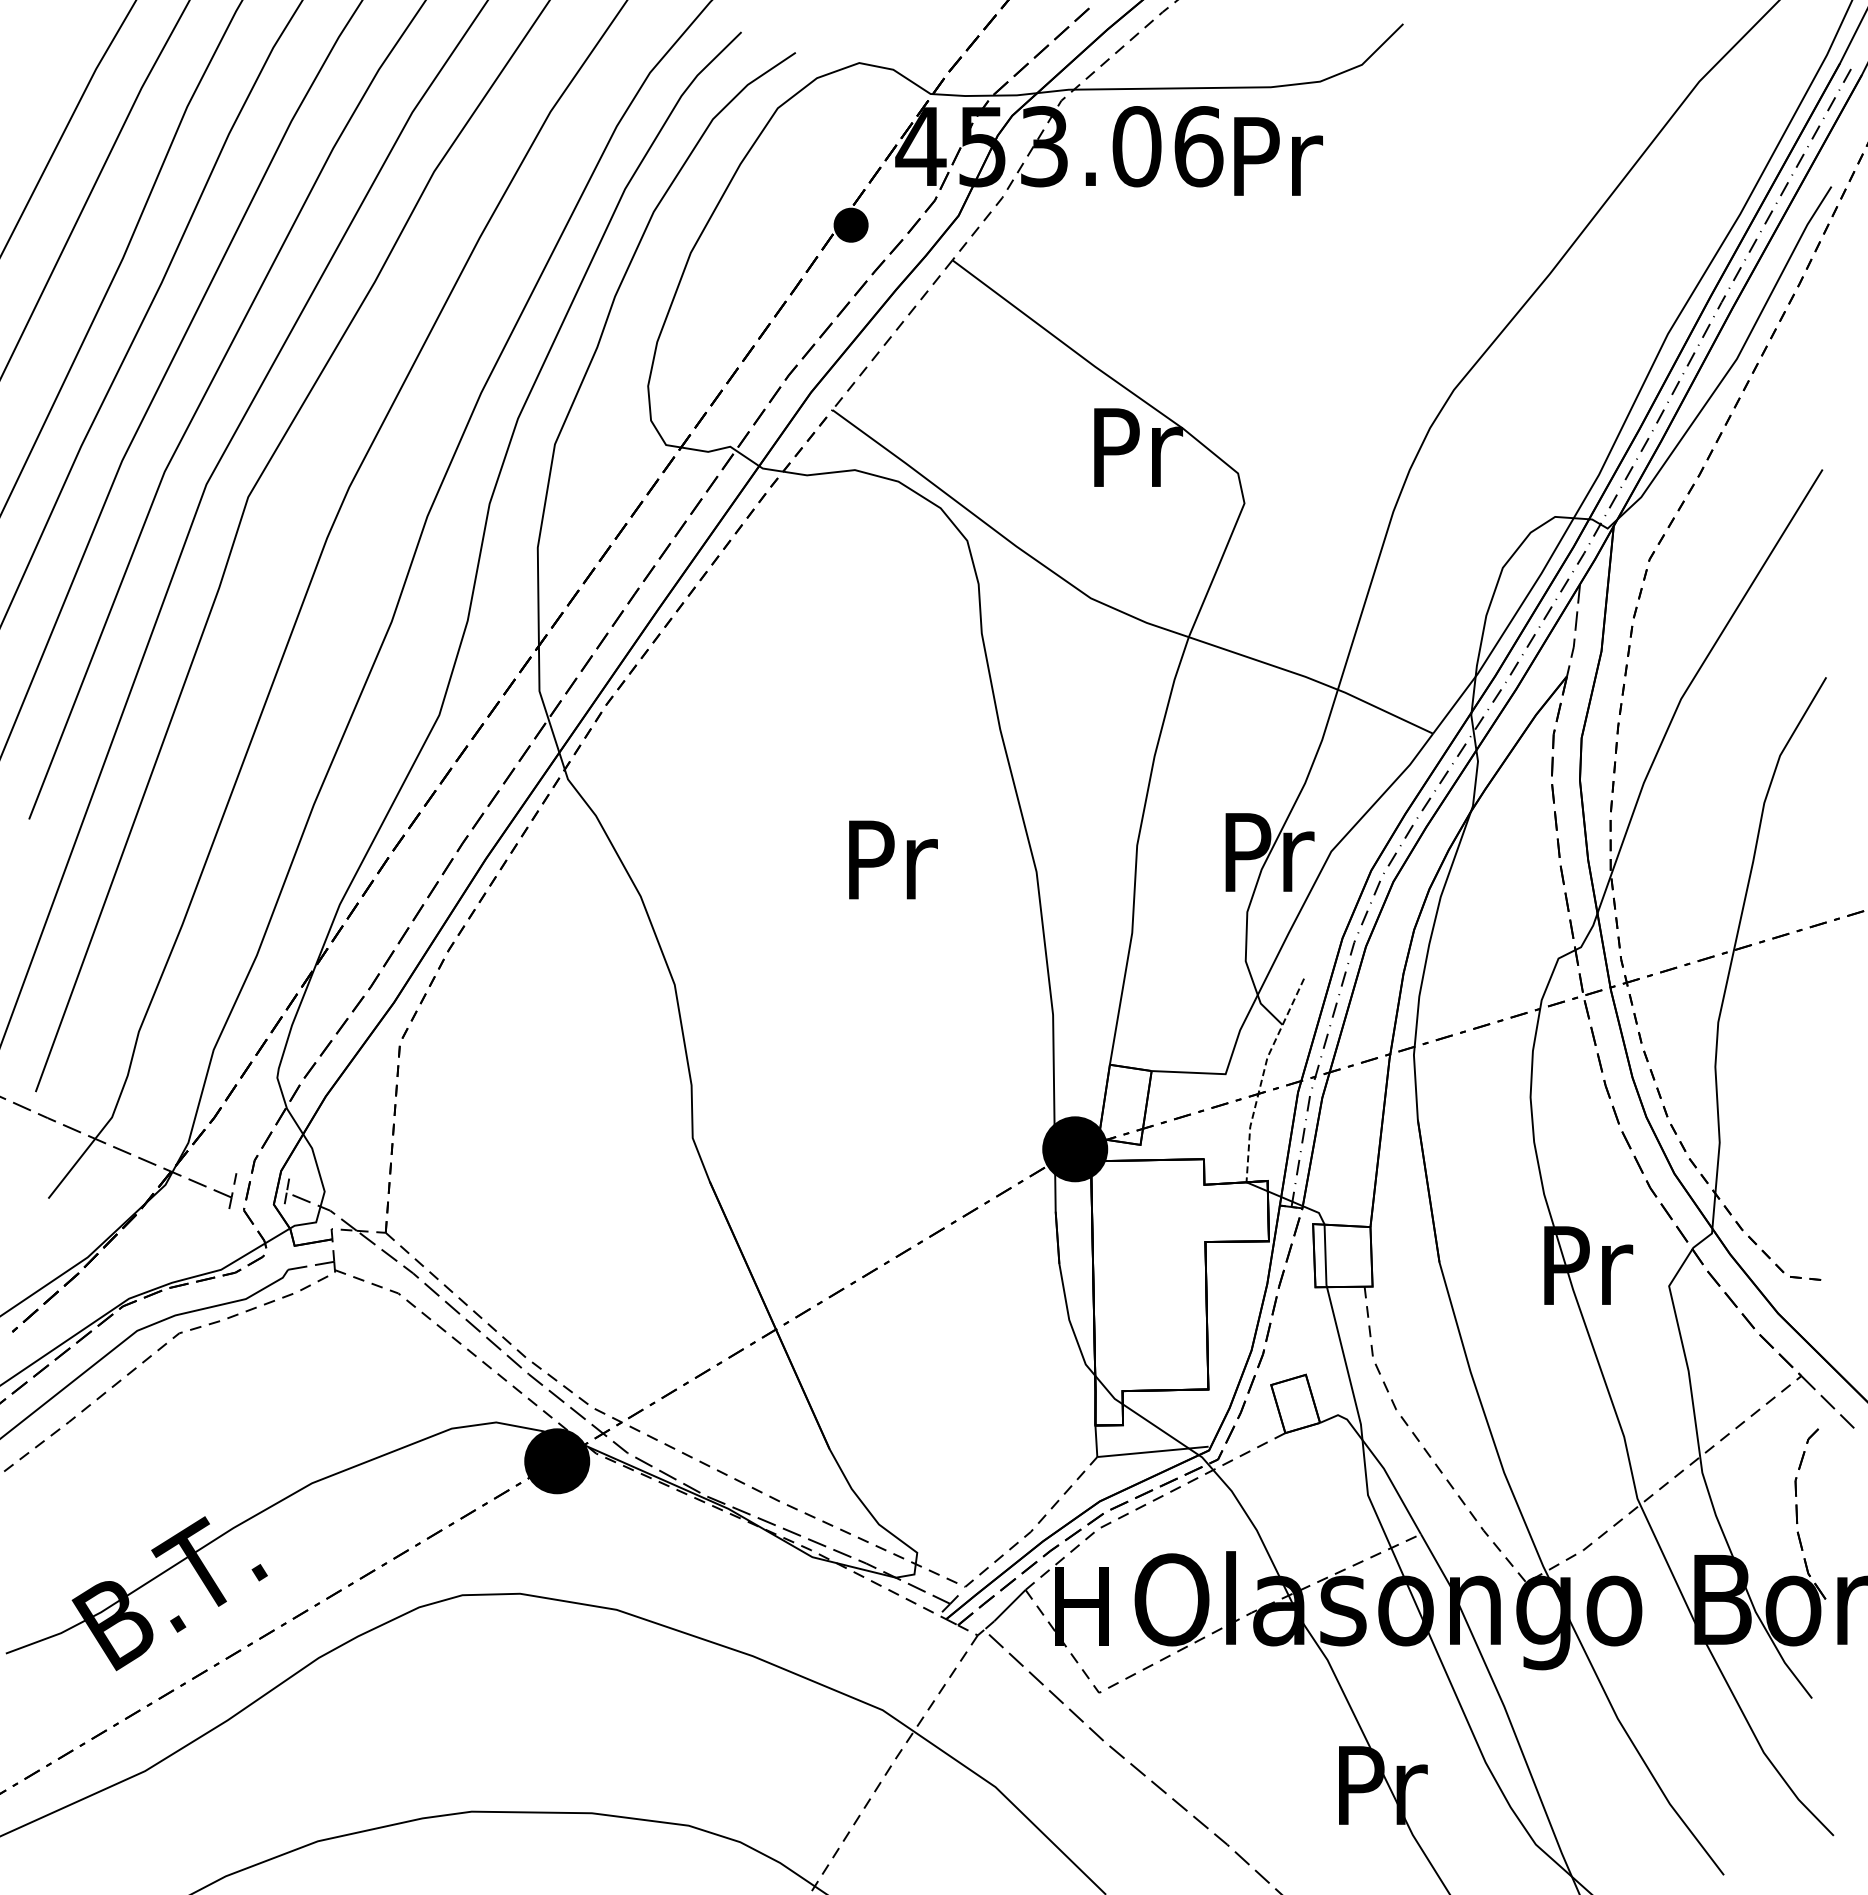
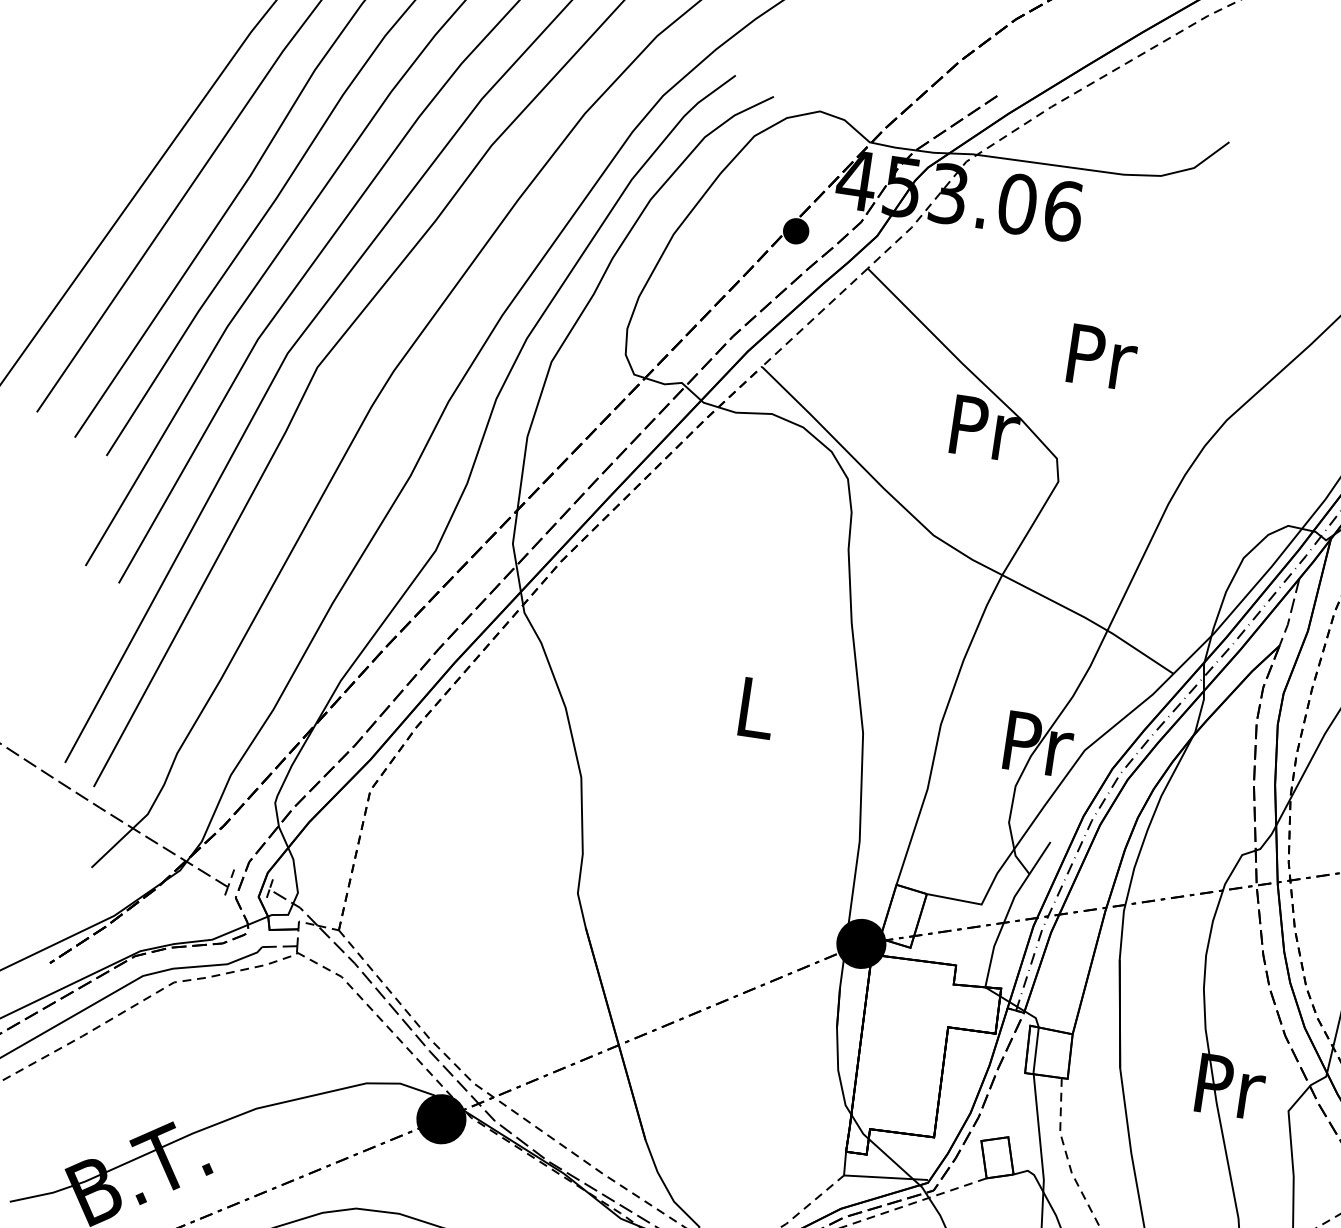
text: (1278, 156) -> (1102, 357), moved
text: (893, 859) -> (757, 708), Pr -> L
line: (1262, 1077) -> (1008, 911), dashed -> solid

